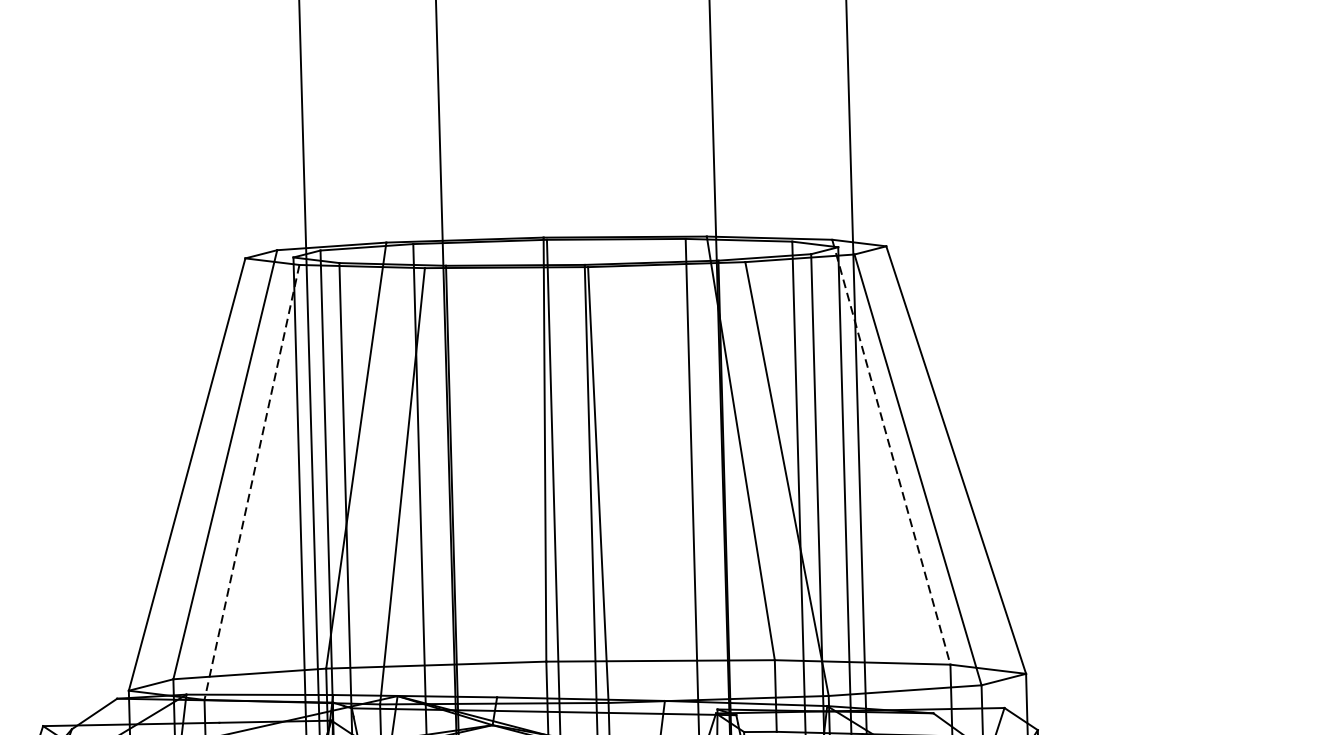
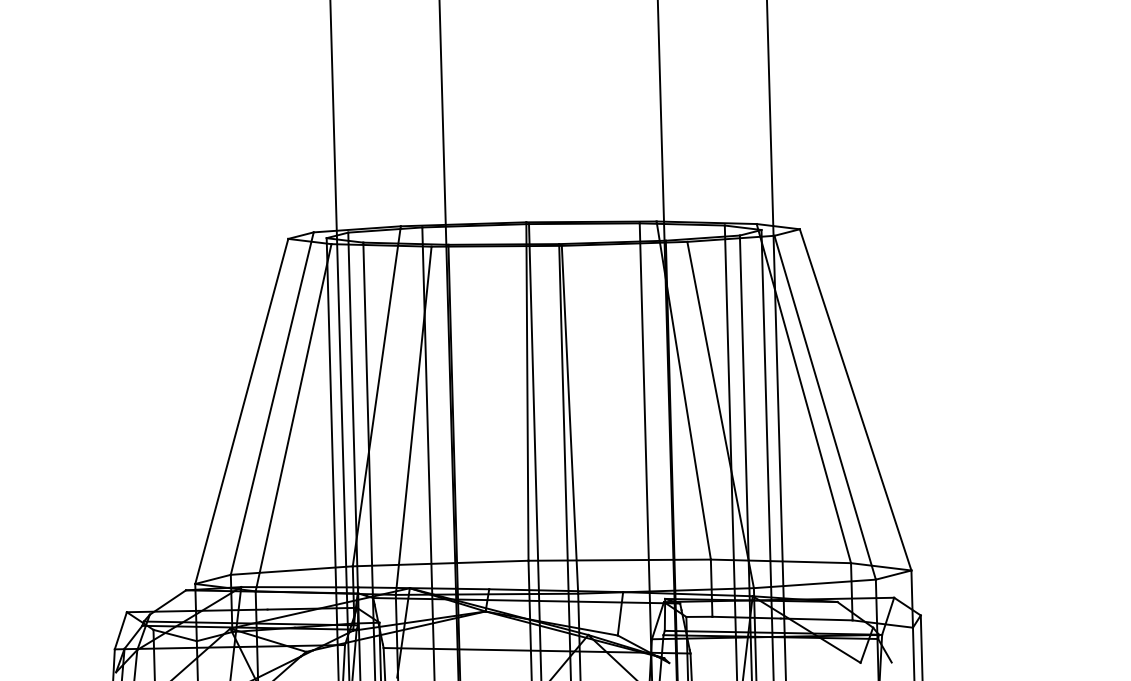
line: (890, 452) -> (803, 393), dashed -> solid
line: (251, 482) -> (293, 417), dashed -> solid

